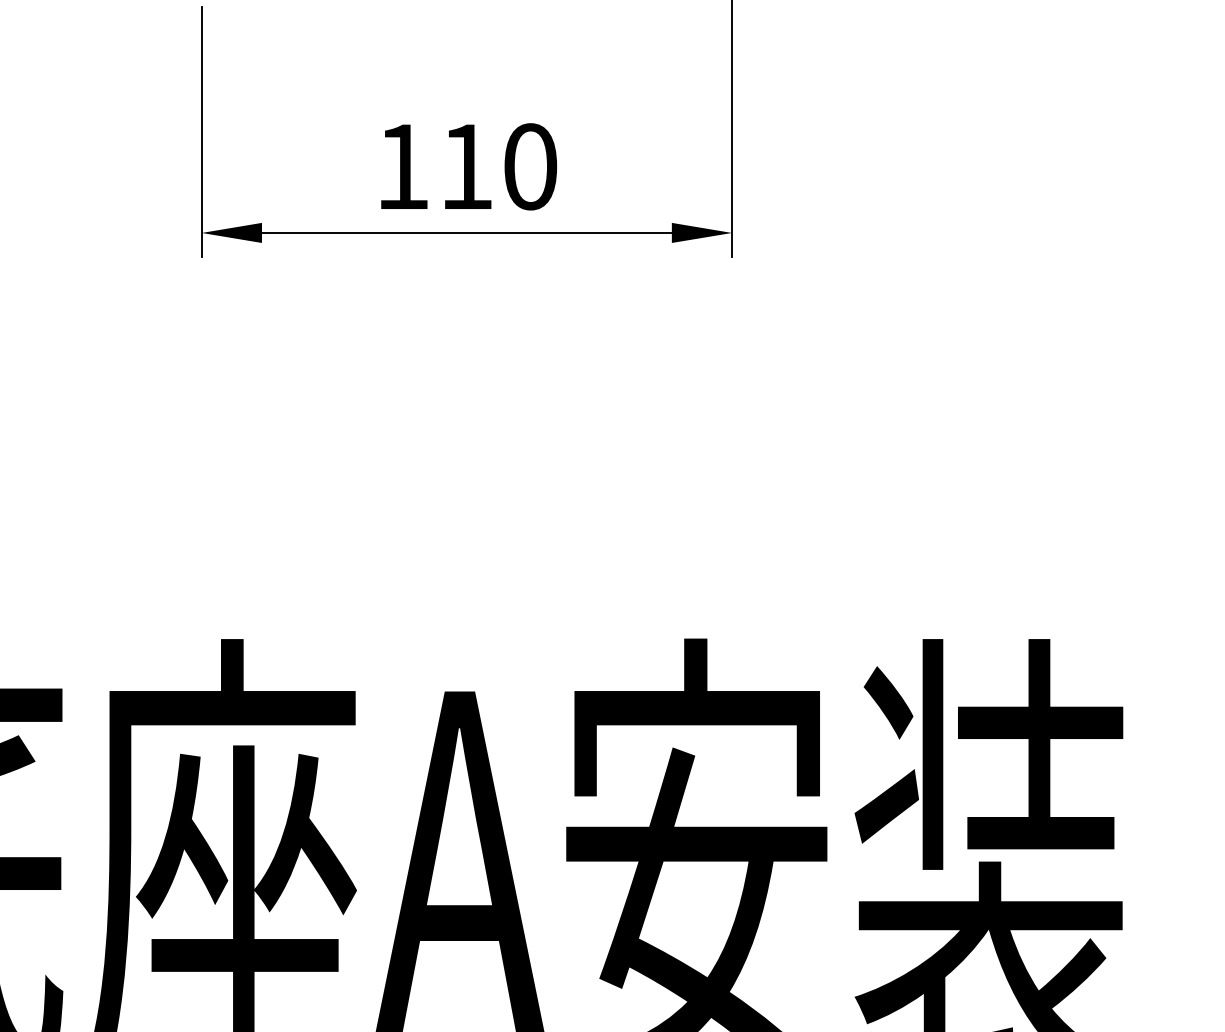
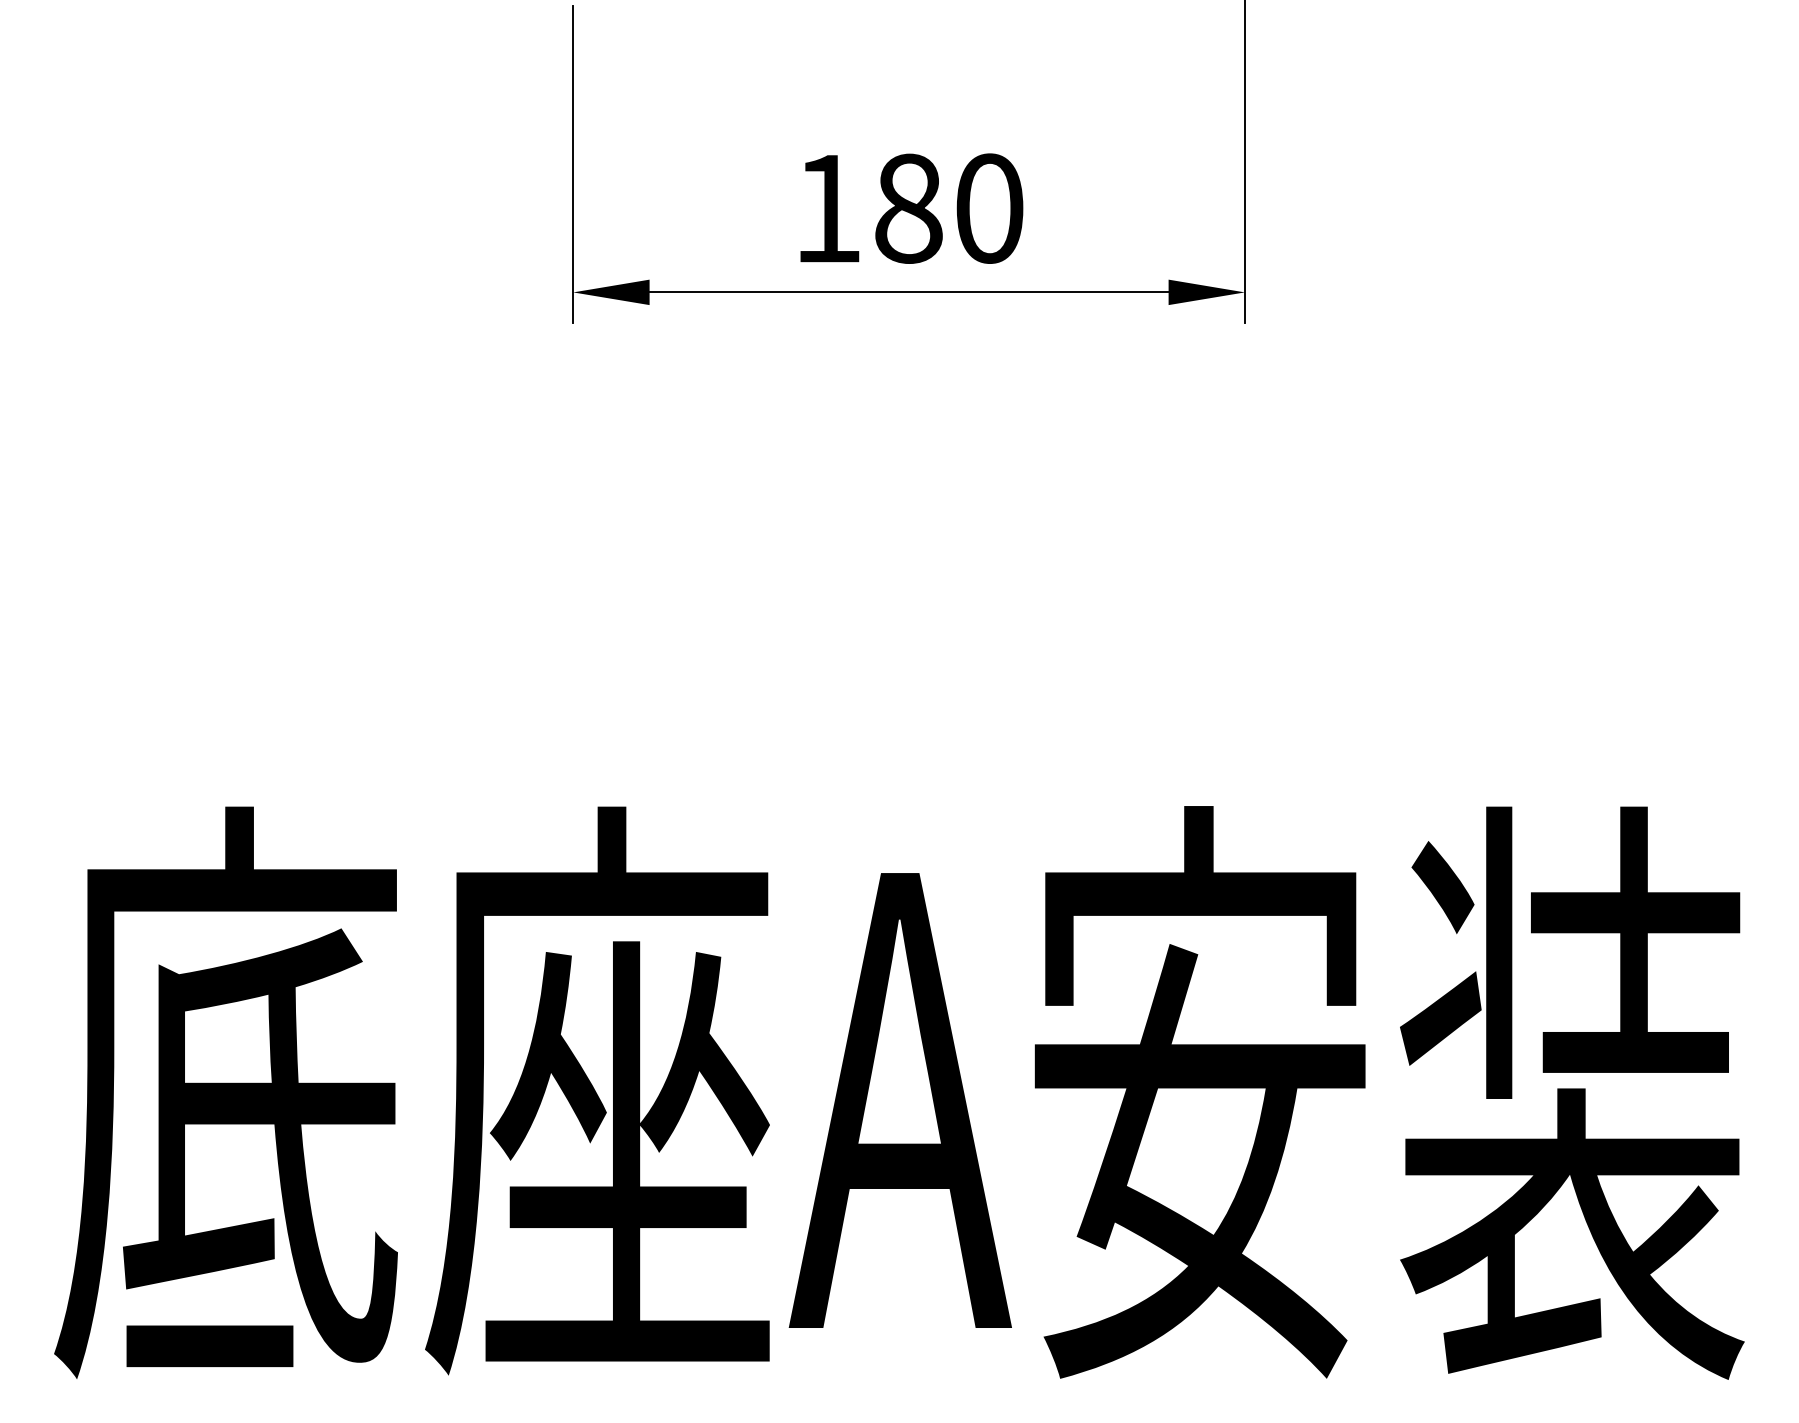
text: (466, 166) -> (908, 208), 110 -> 180

